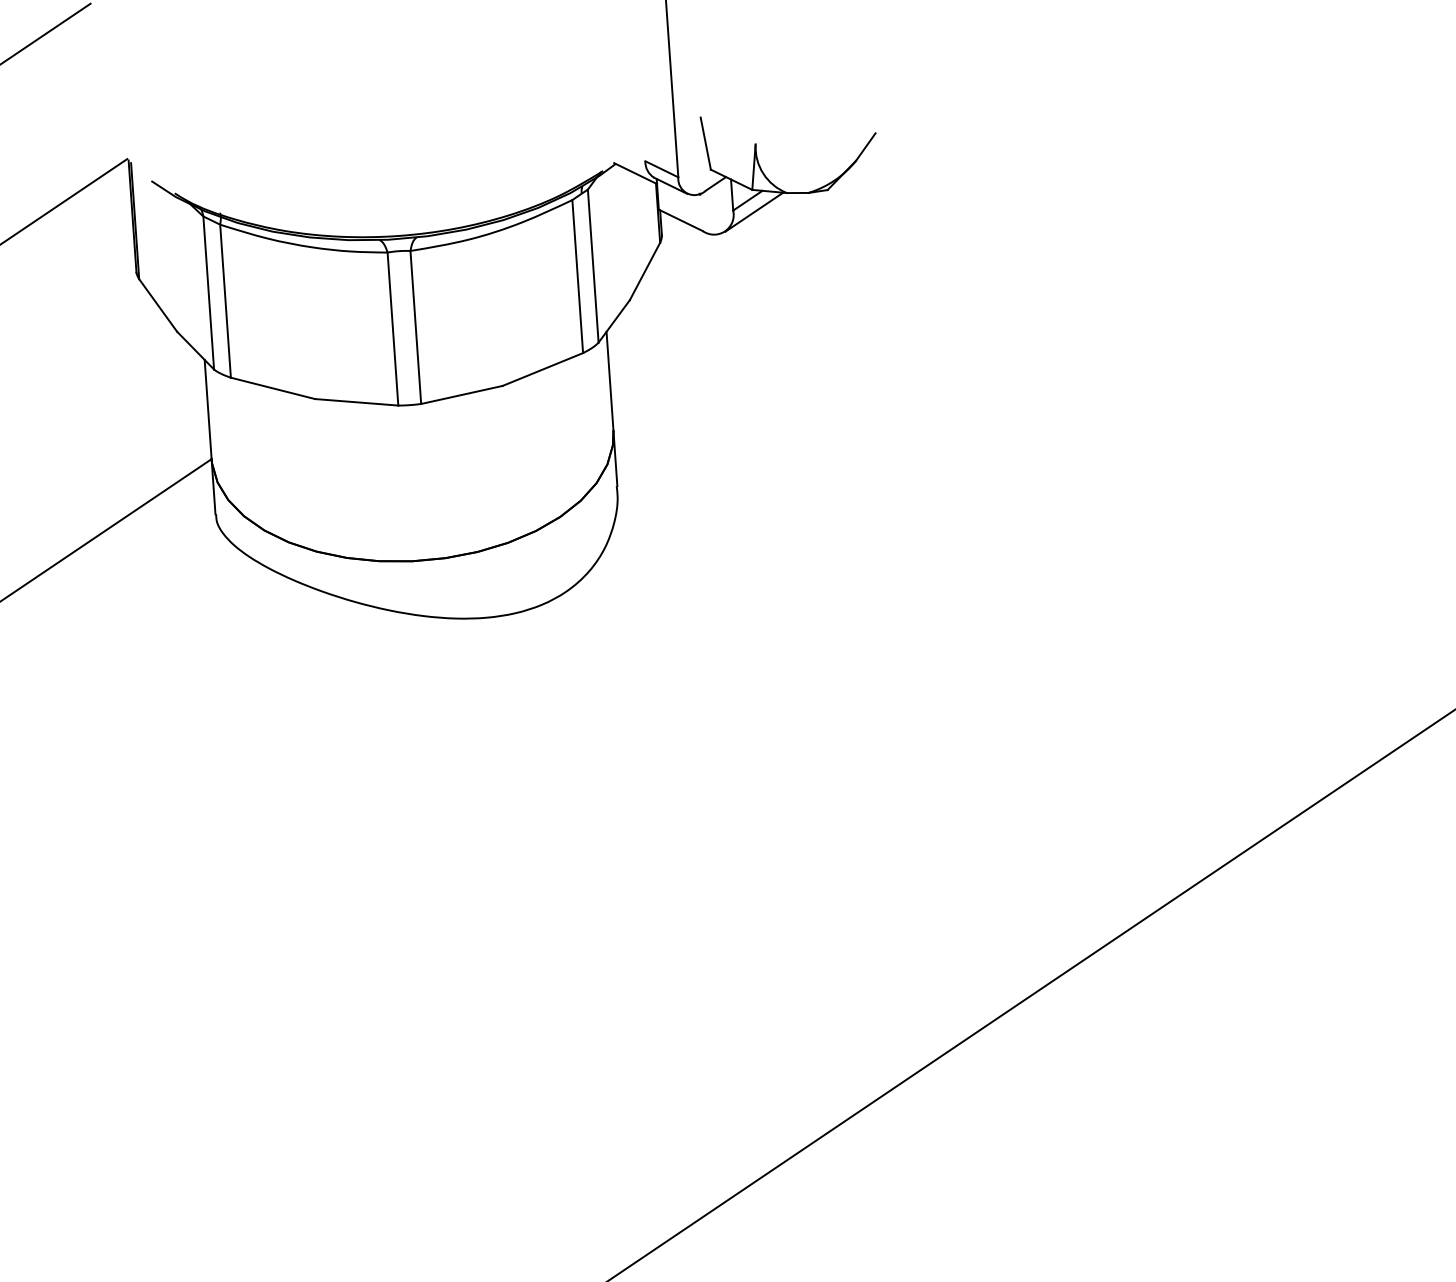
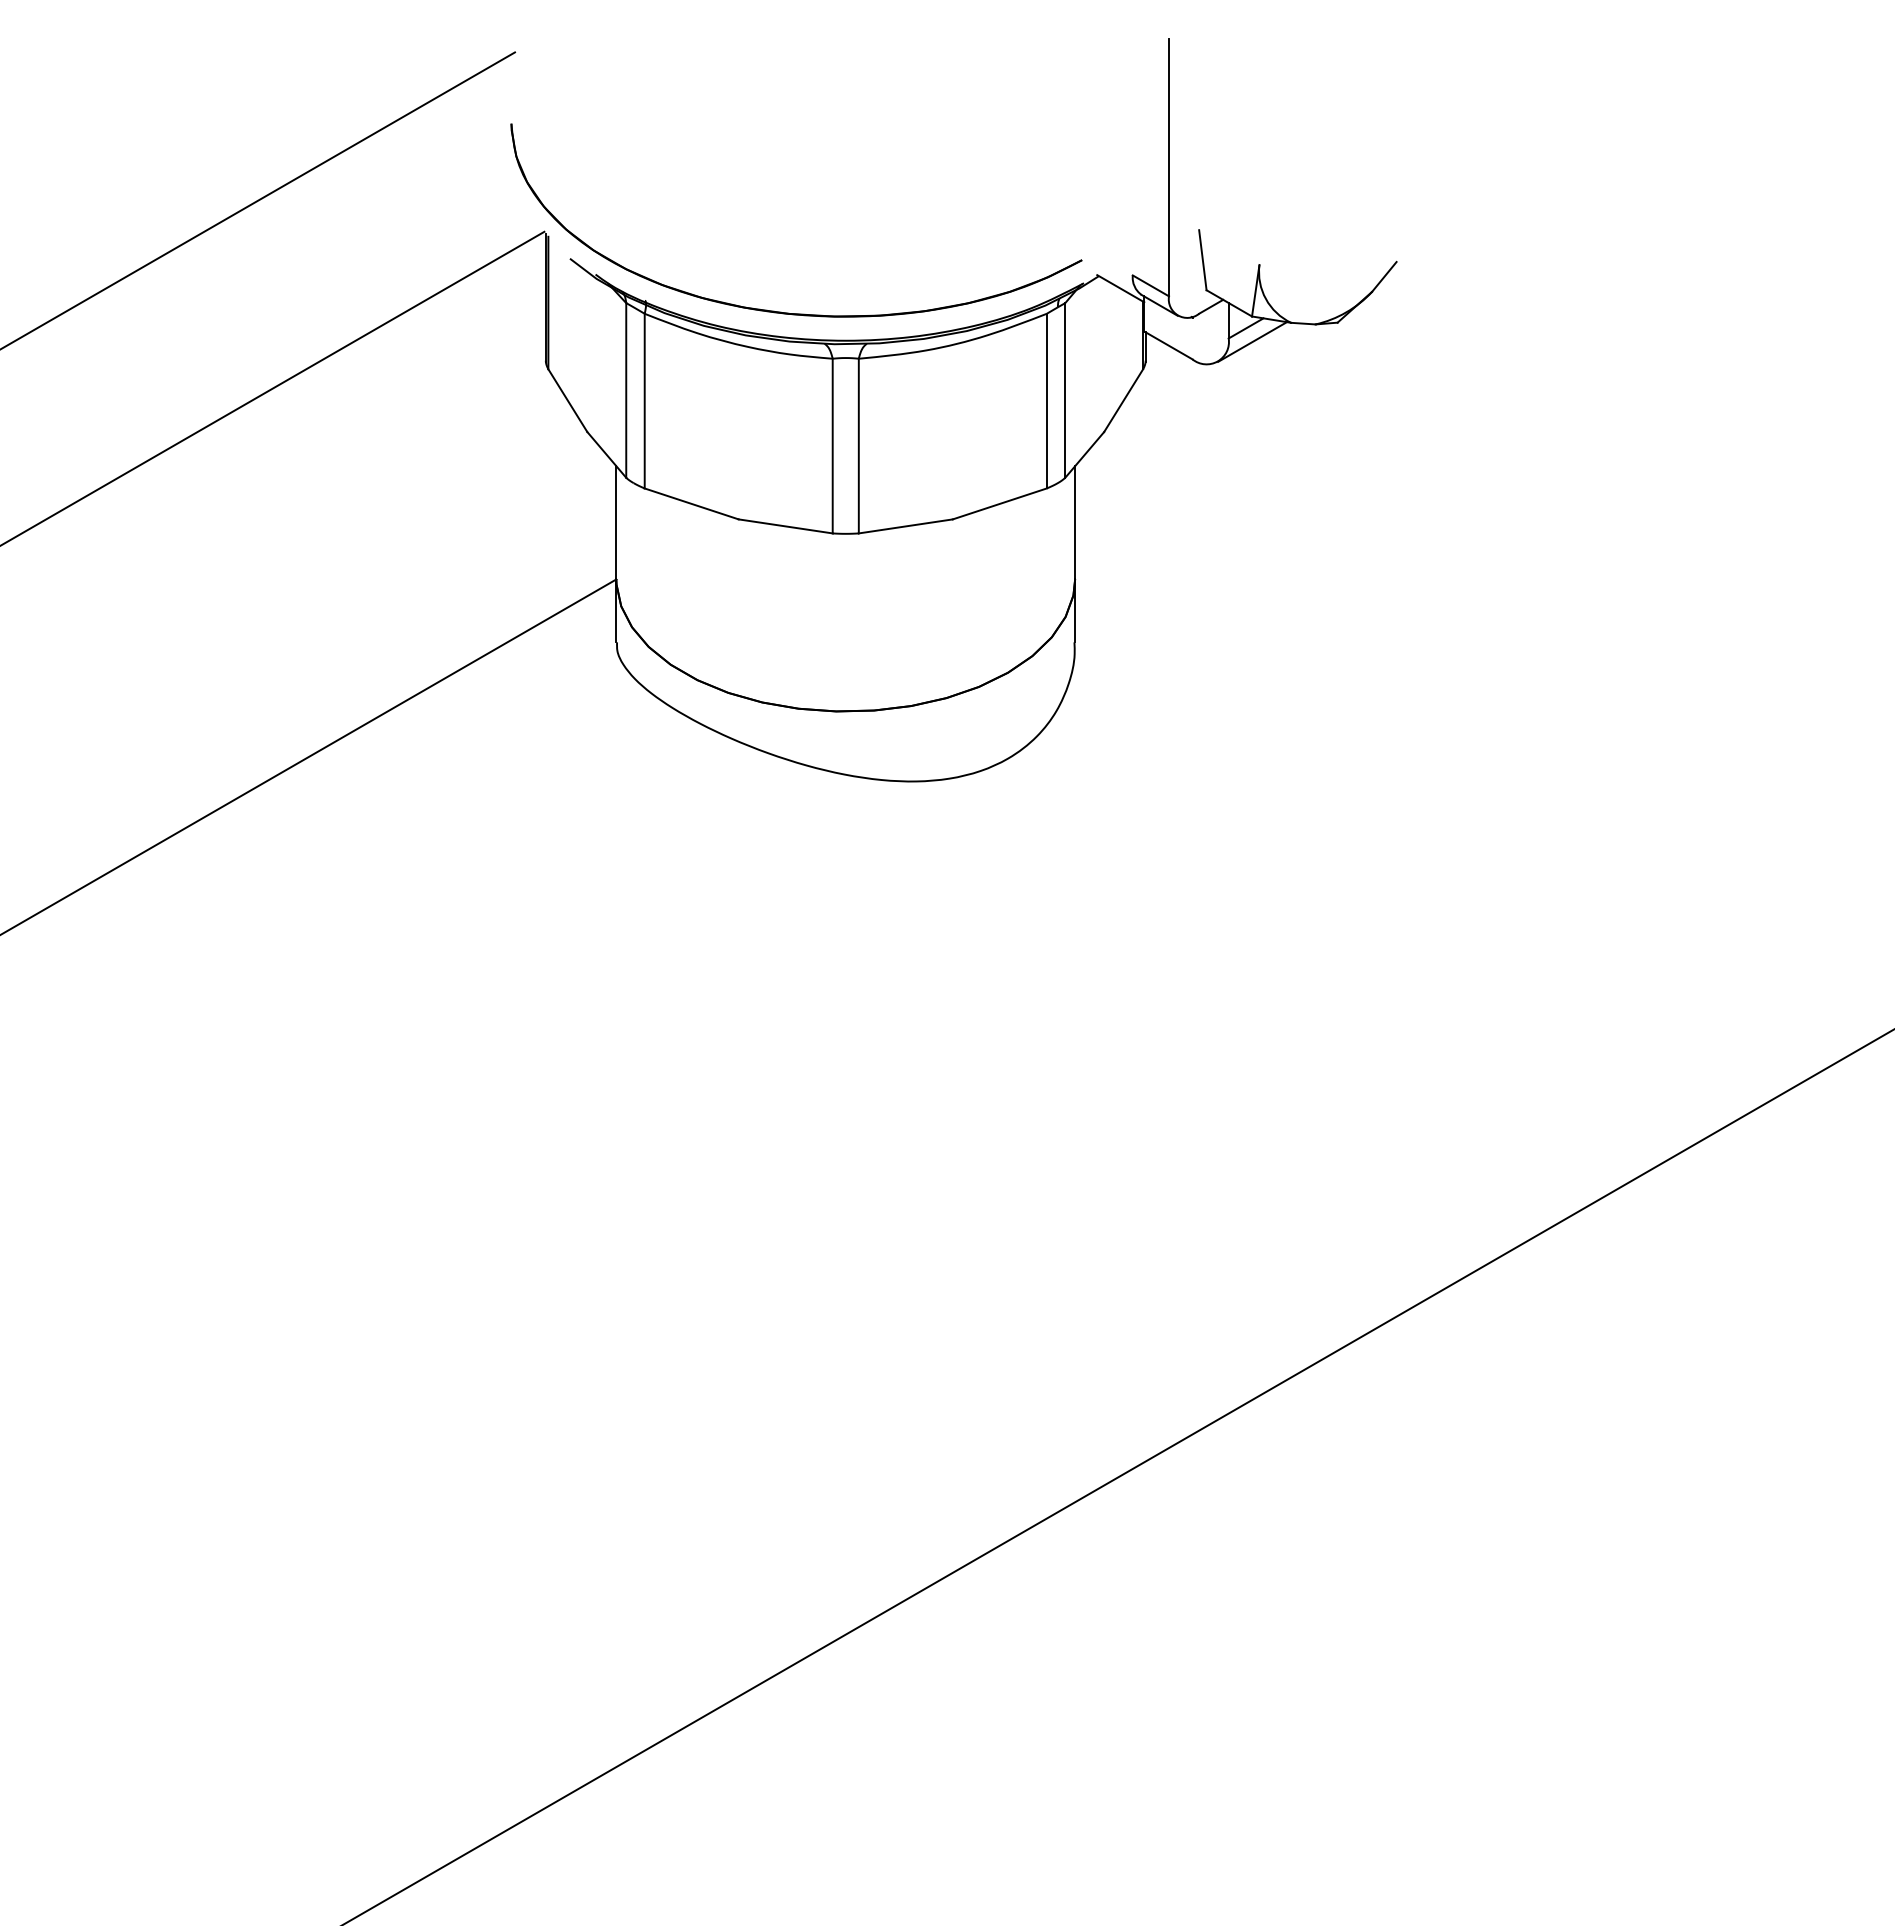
part: (339, 214) -> (781, 311), added

